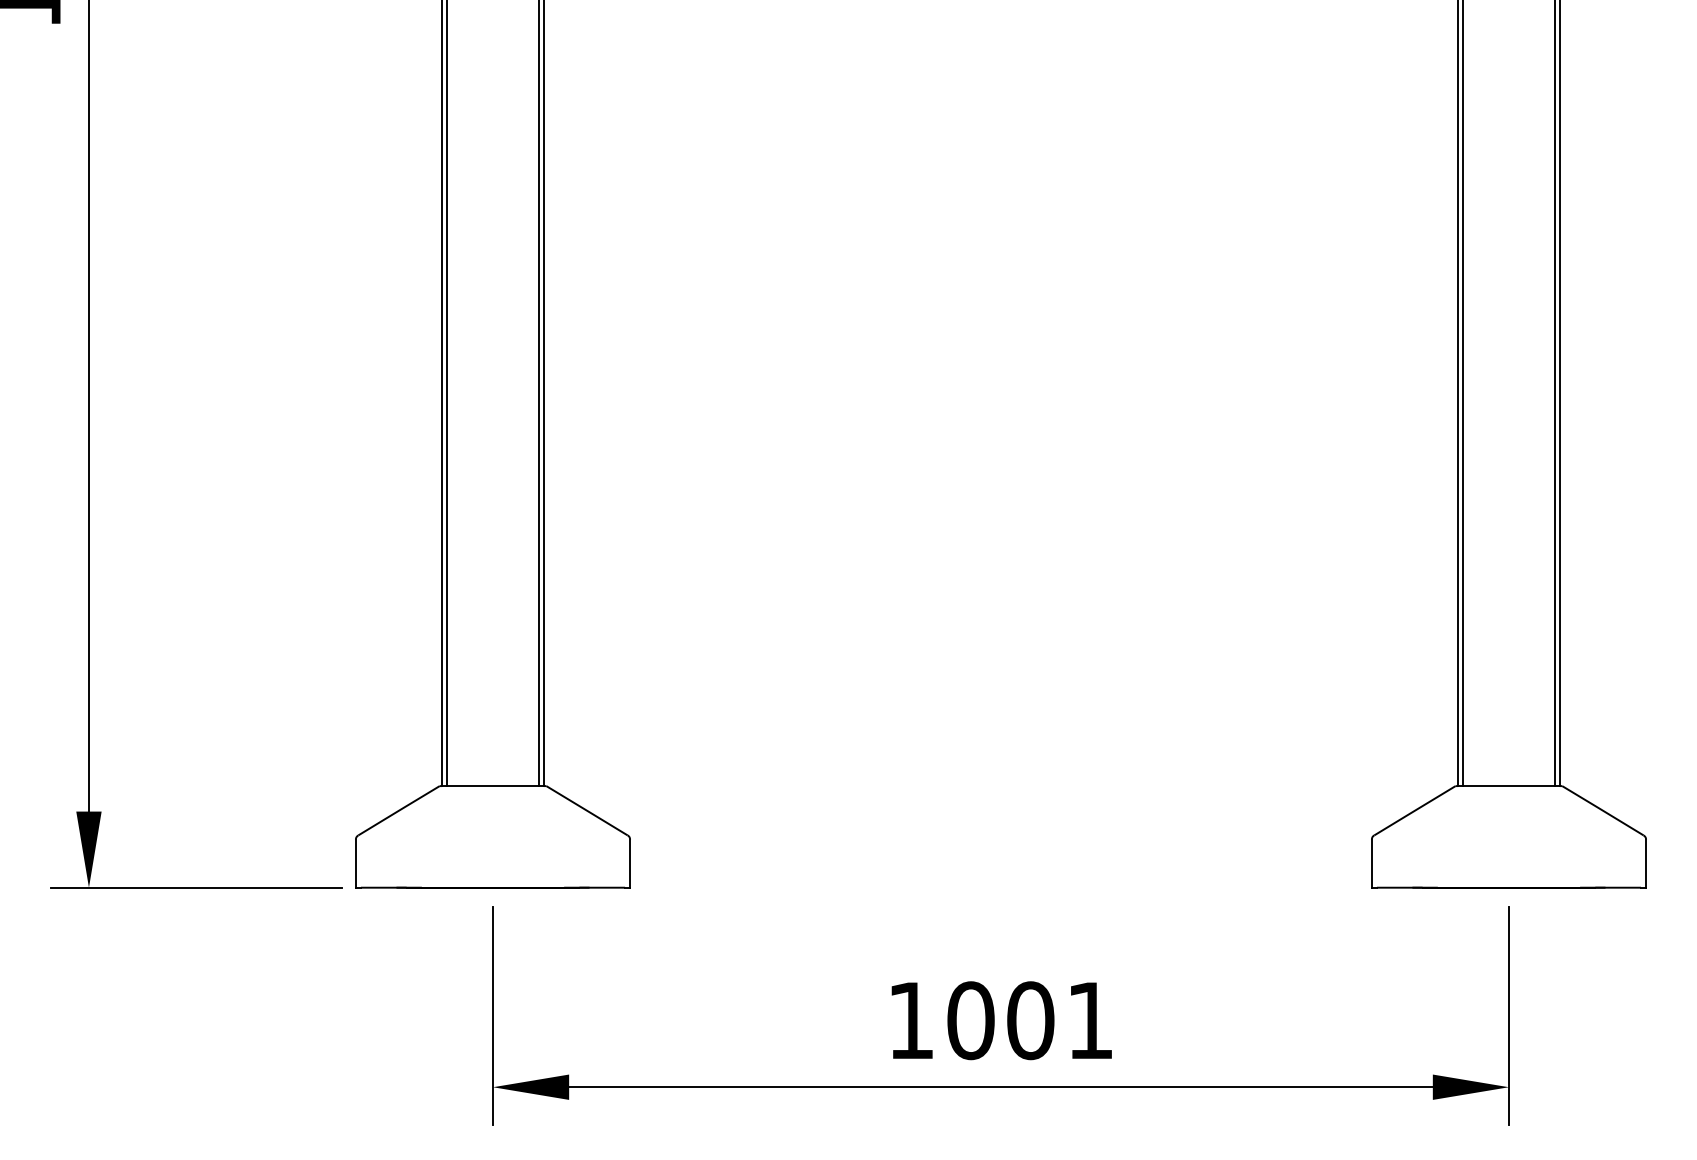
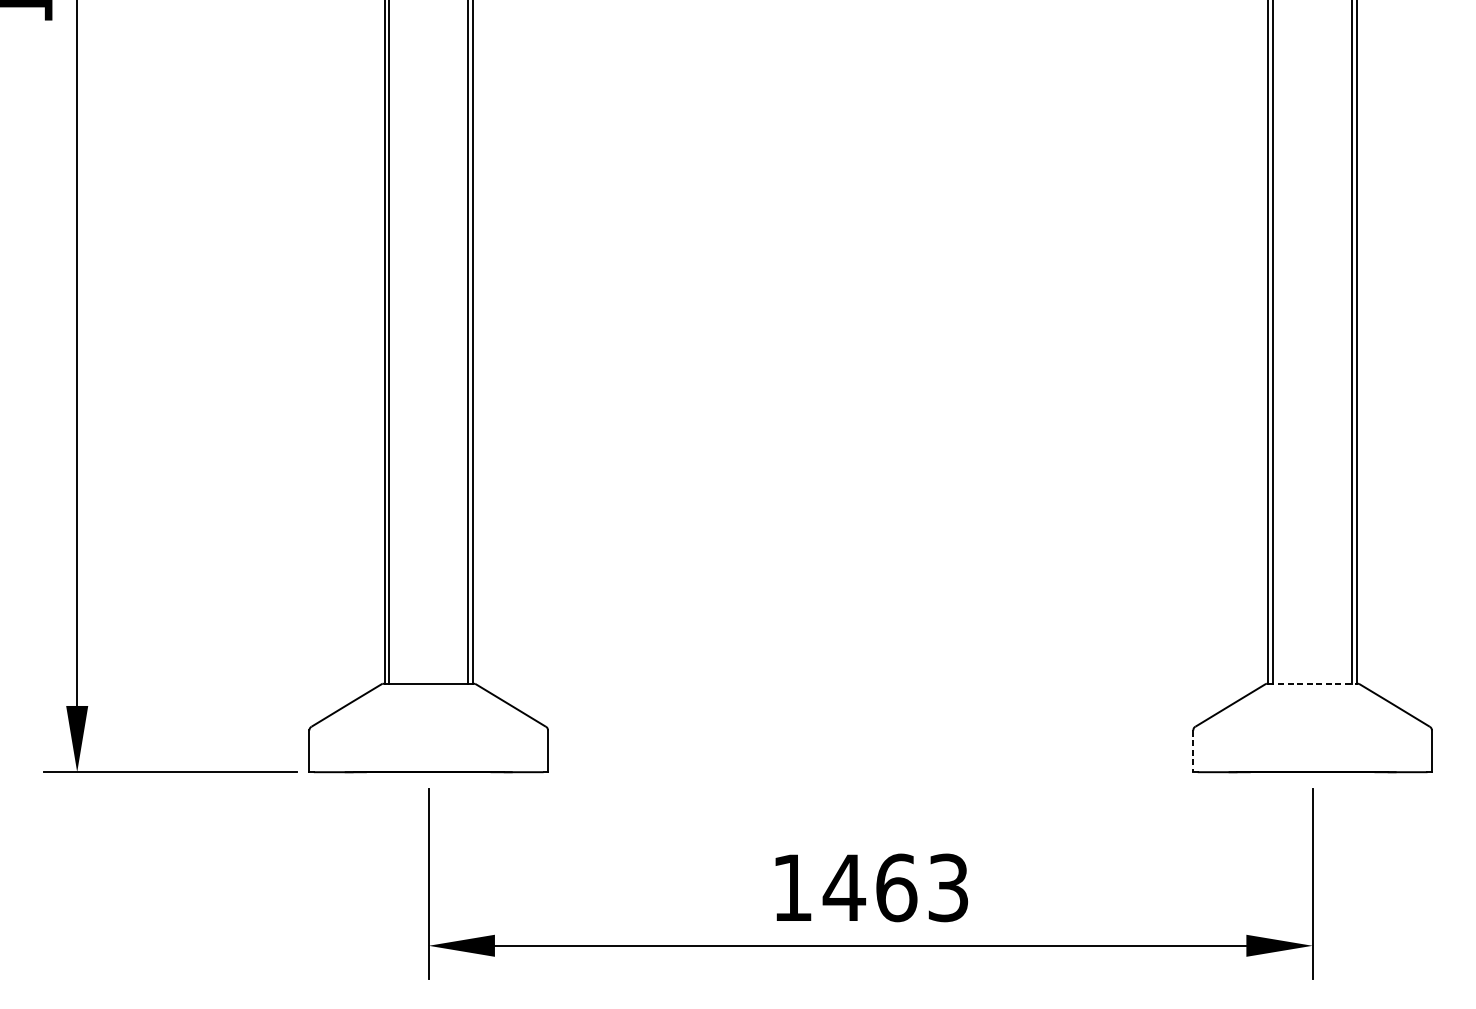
line: (1508, 786) -> (1312, 684), solid -> dashed
line: (1371, 864) -> (1193, 752), solid -> dashed
text: (1028, 1020) -> (894, 887), 1001 -> 1463

